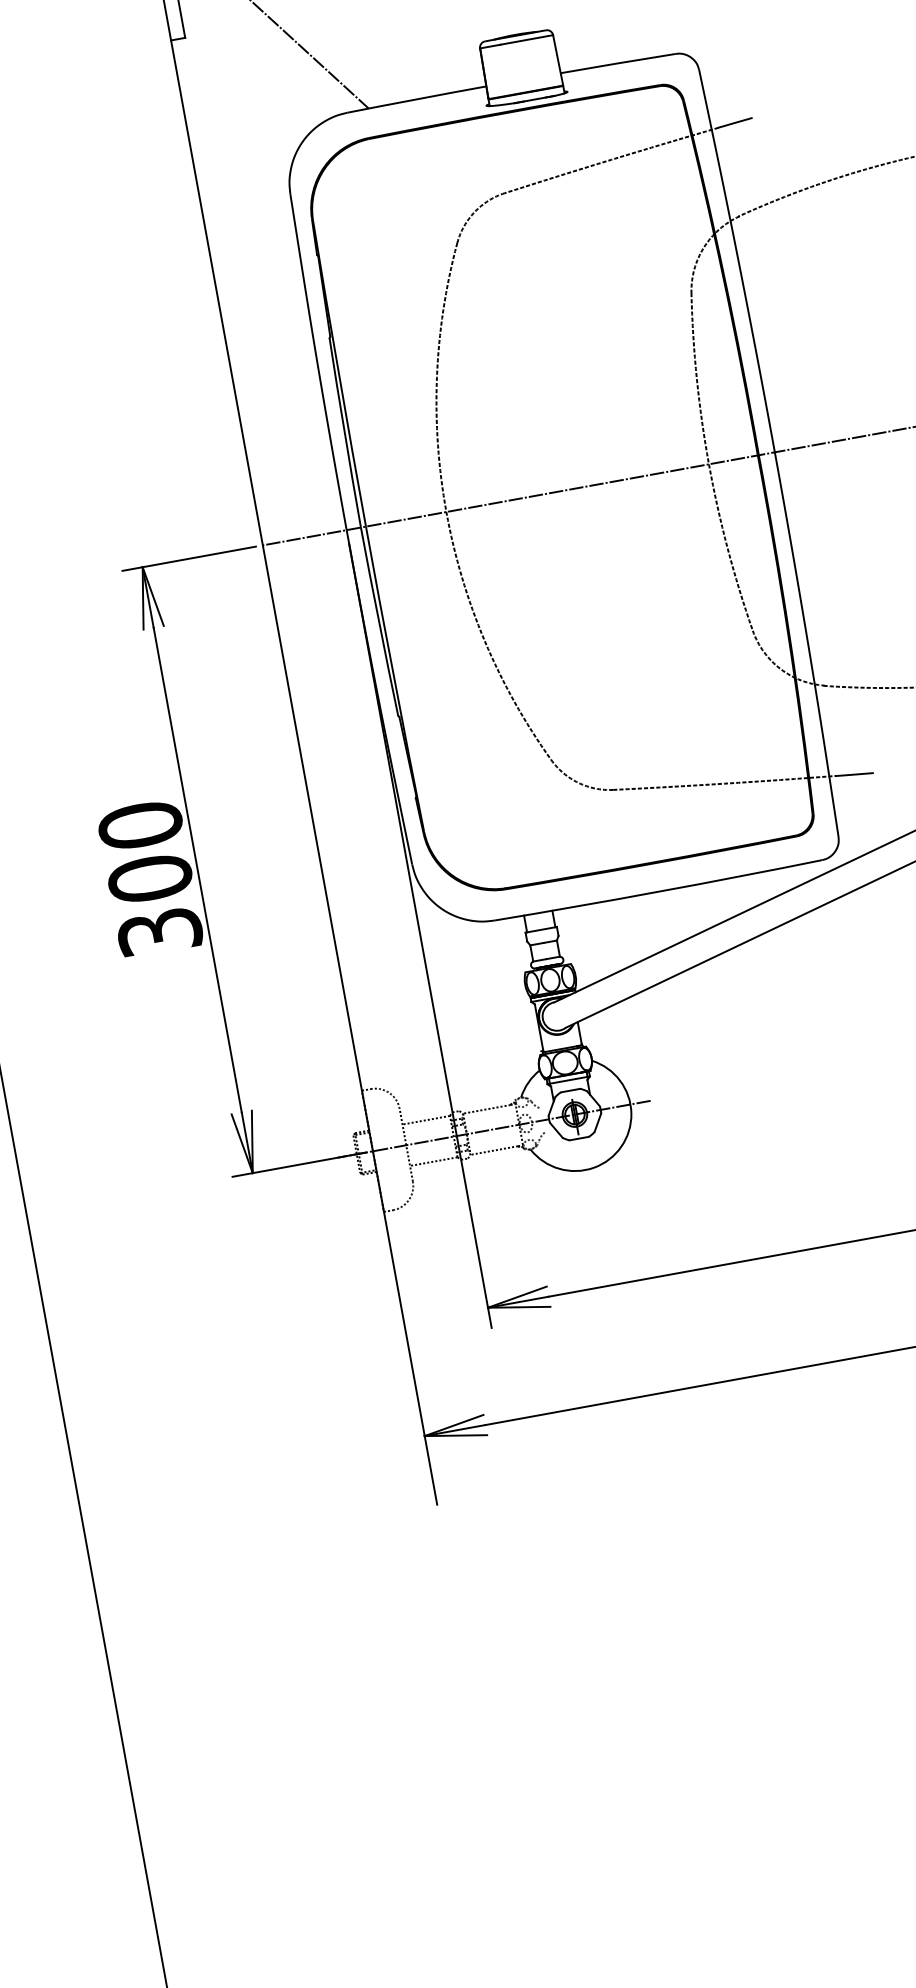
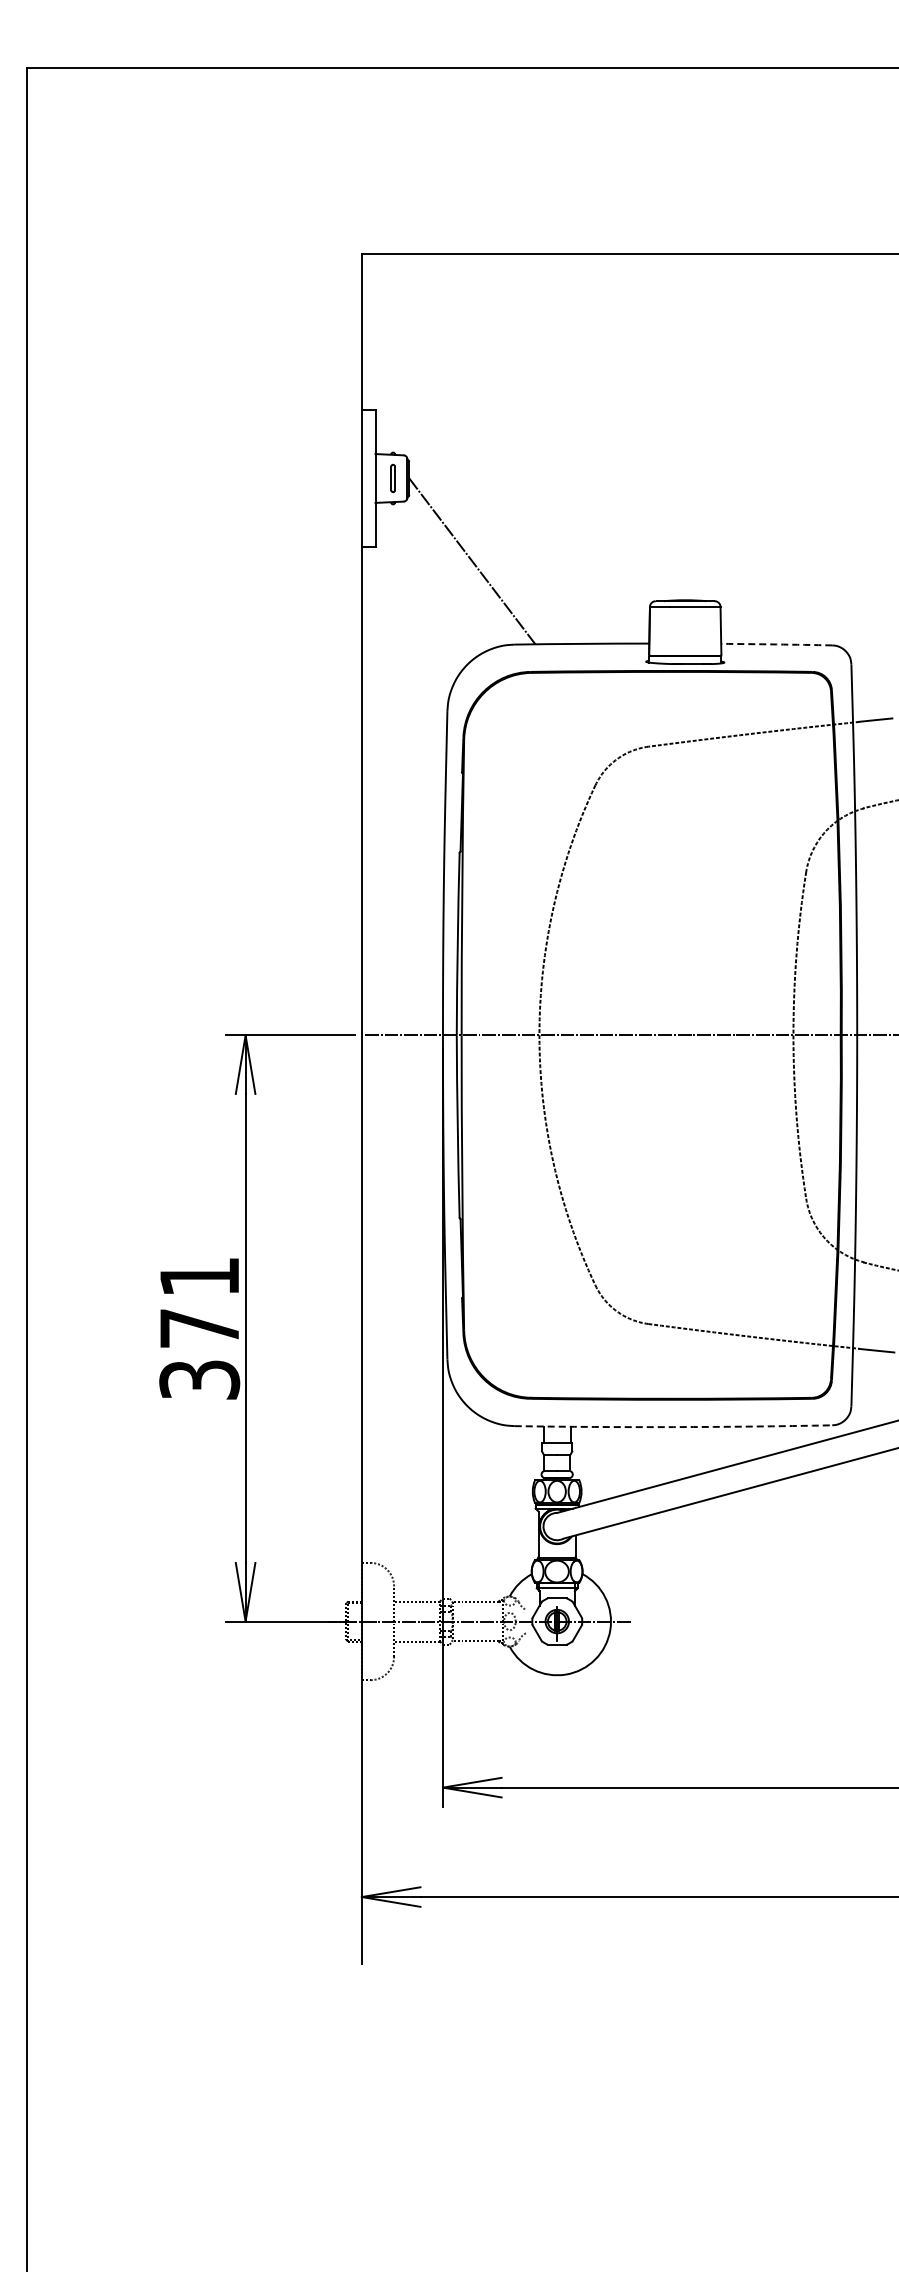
arc: (618, 63) -> (776, 644), solid -> dashed
text: (145, 852) -> (199, 1302), 300 -> 371
arc: (658, 892) -> (673, 1427), solid -> dashed

